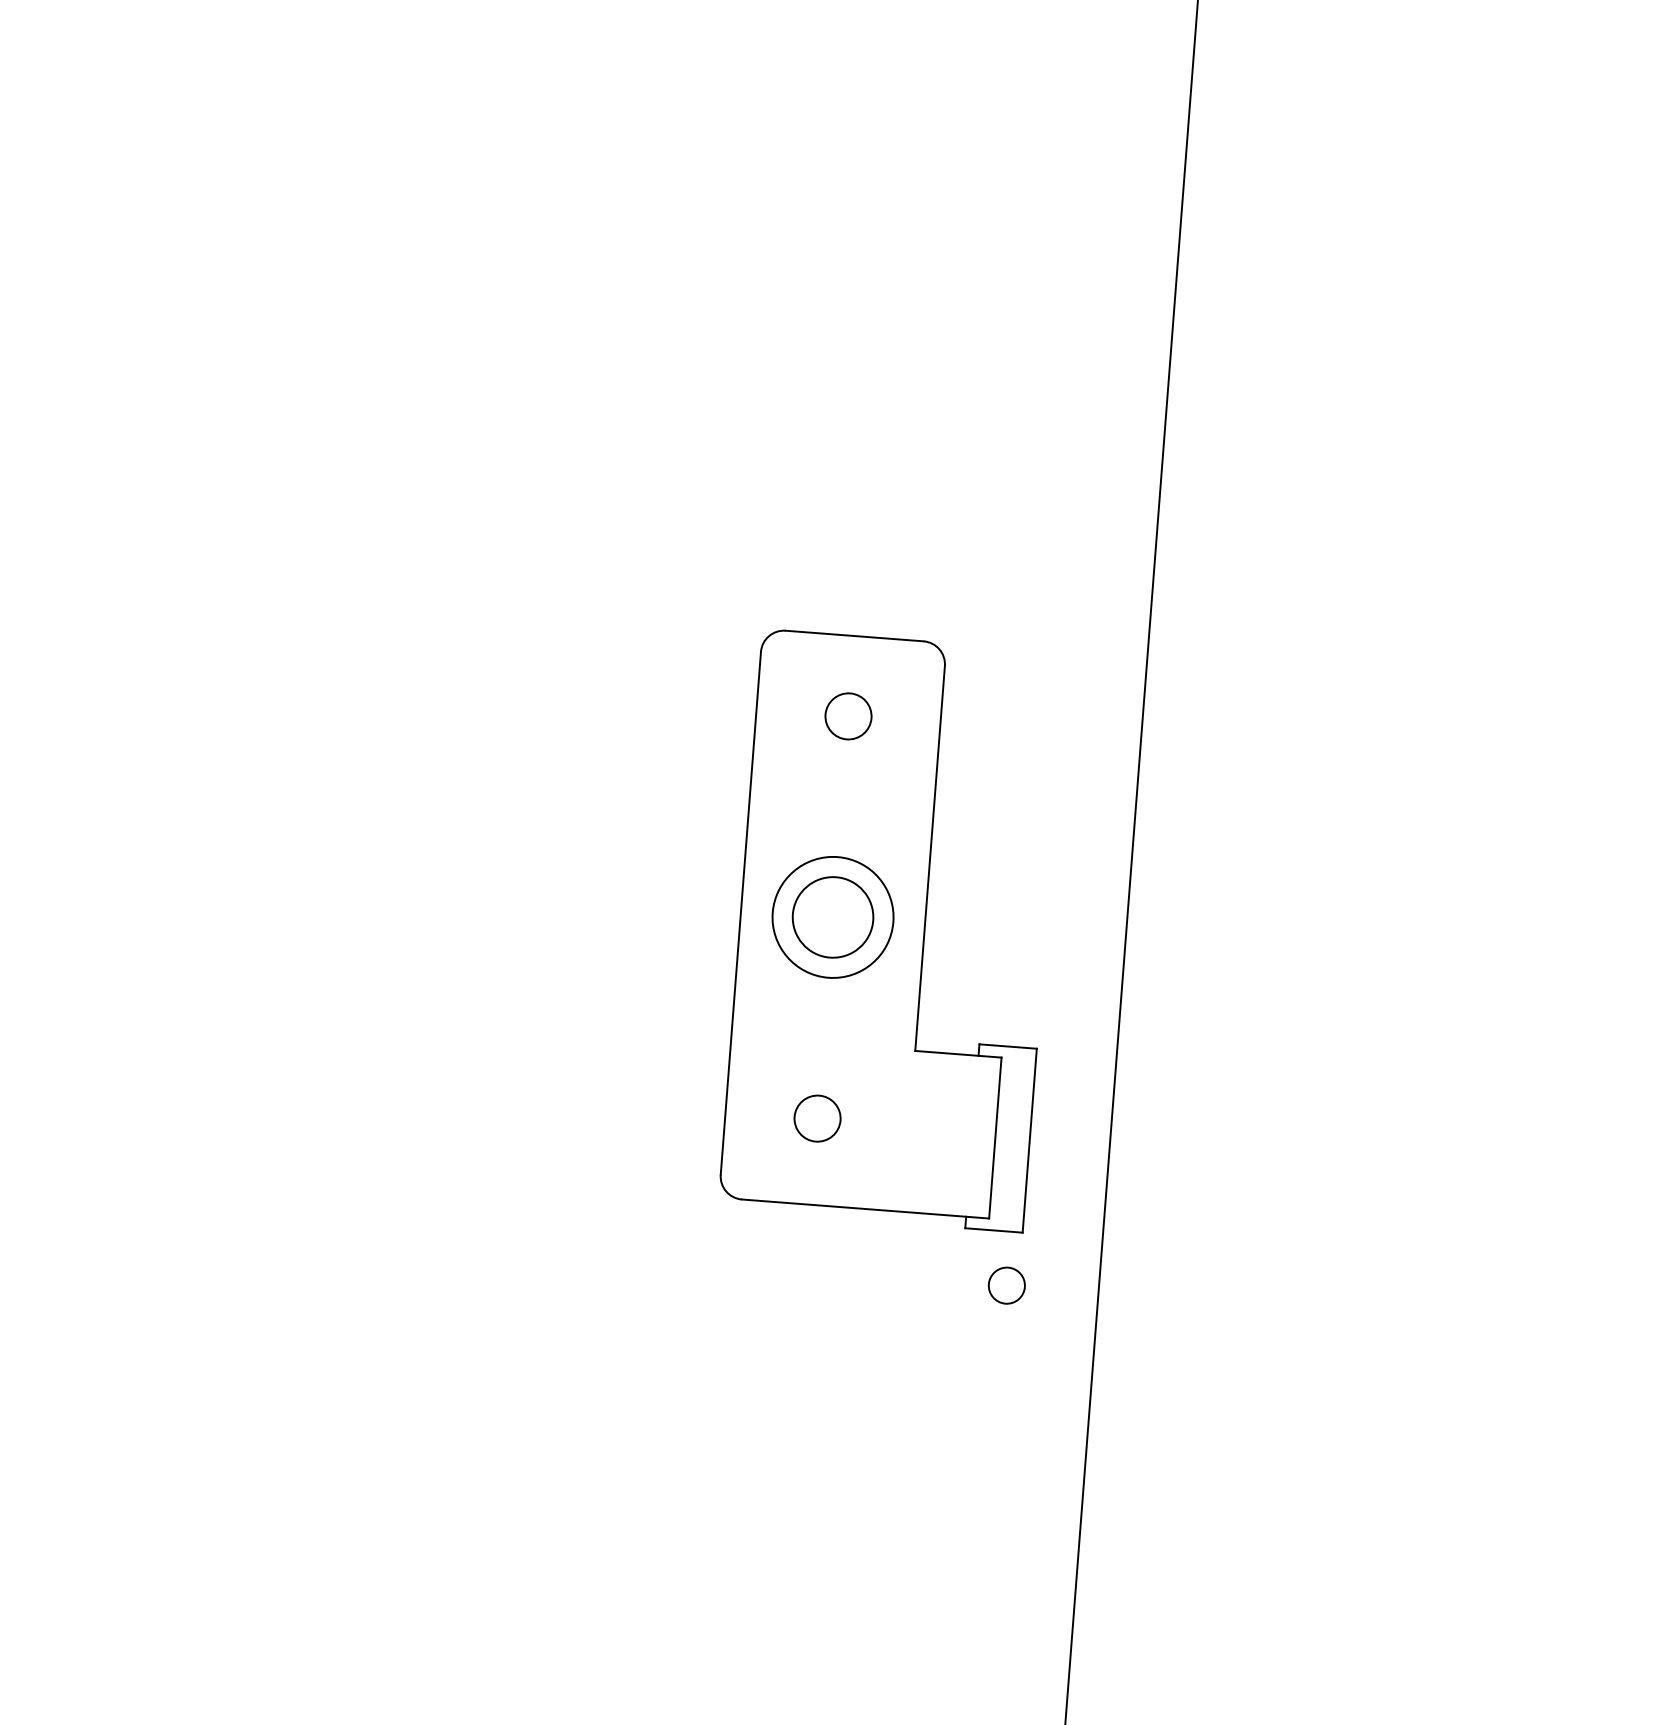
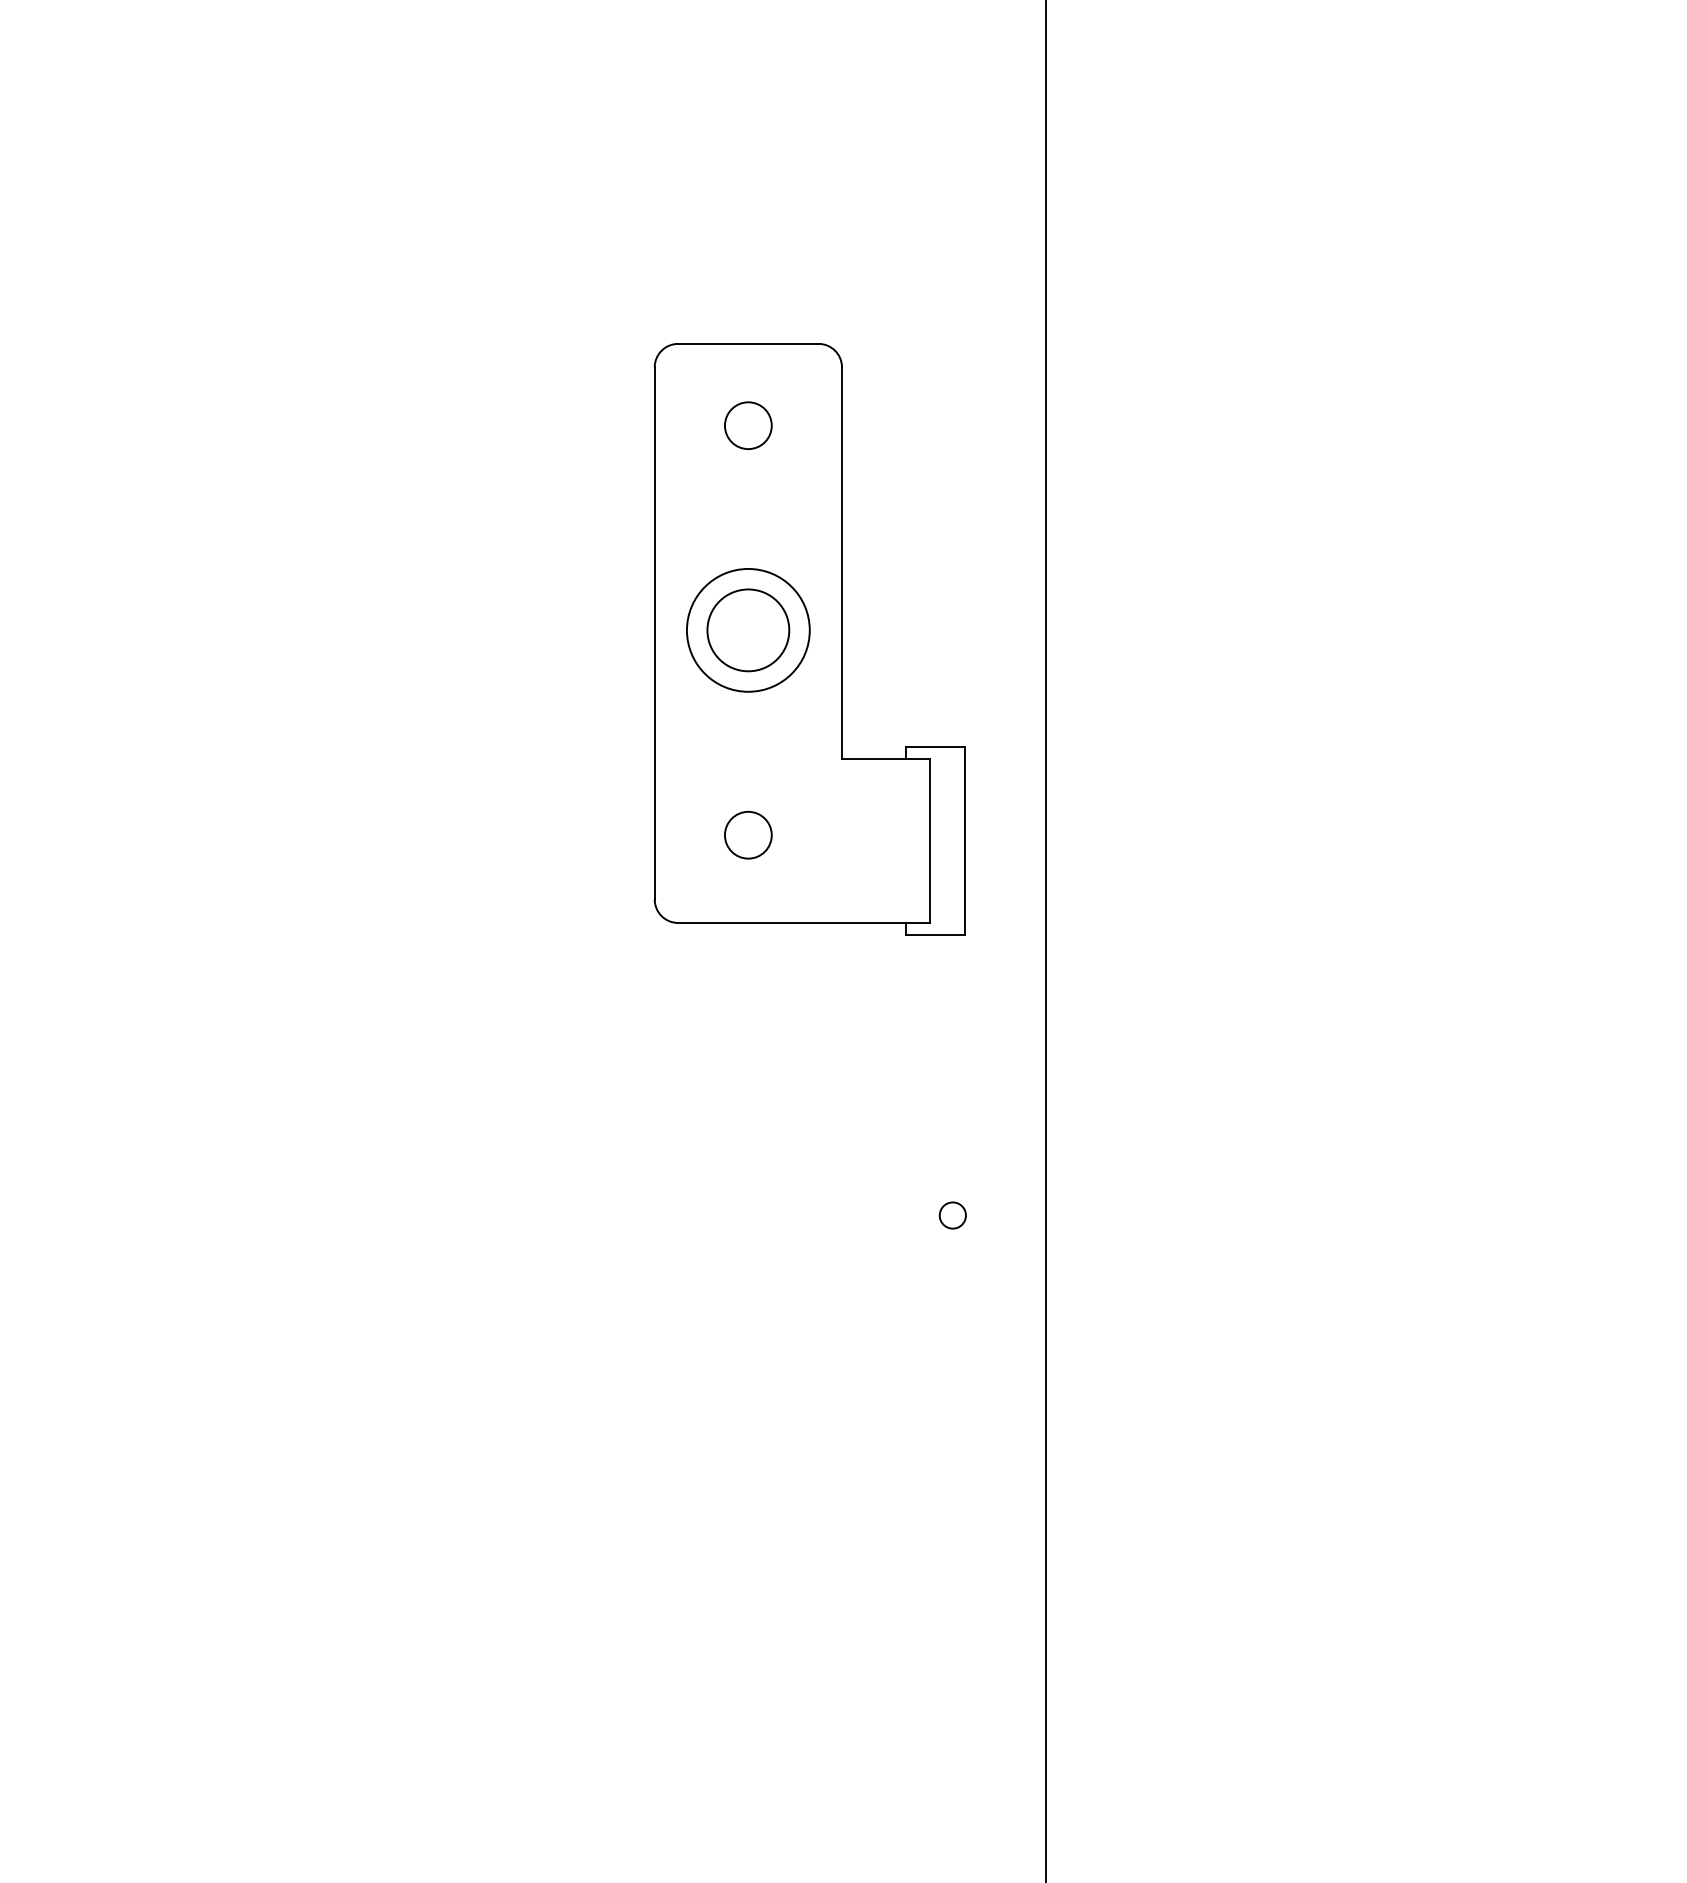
part: (892, 931) -> (809, 639), moved
circle: (1006, 1285) -> (952, 1215), size x0.71

